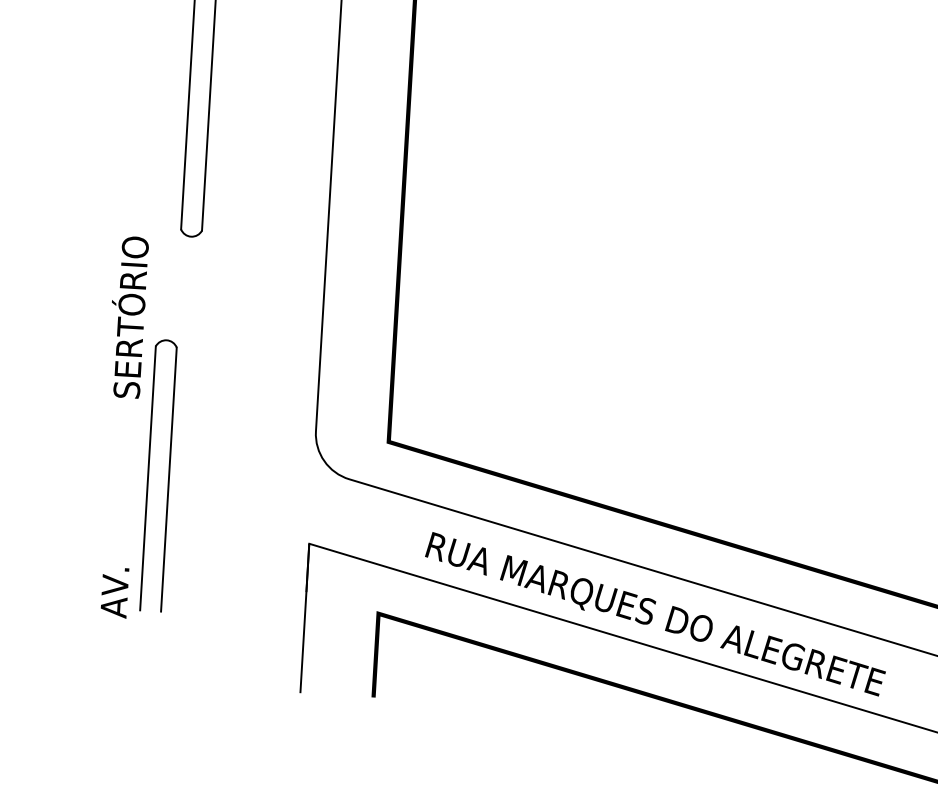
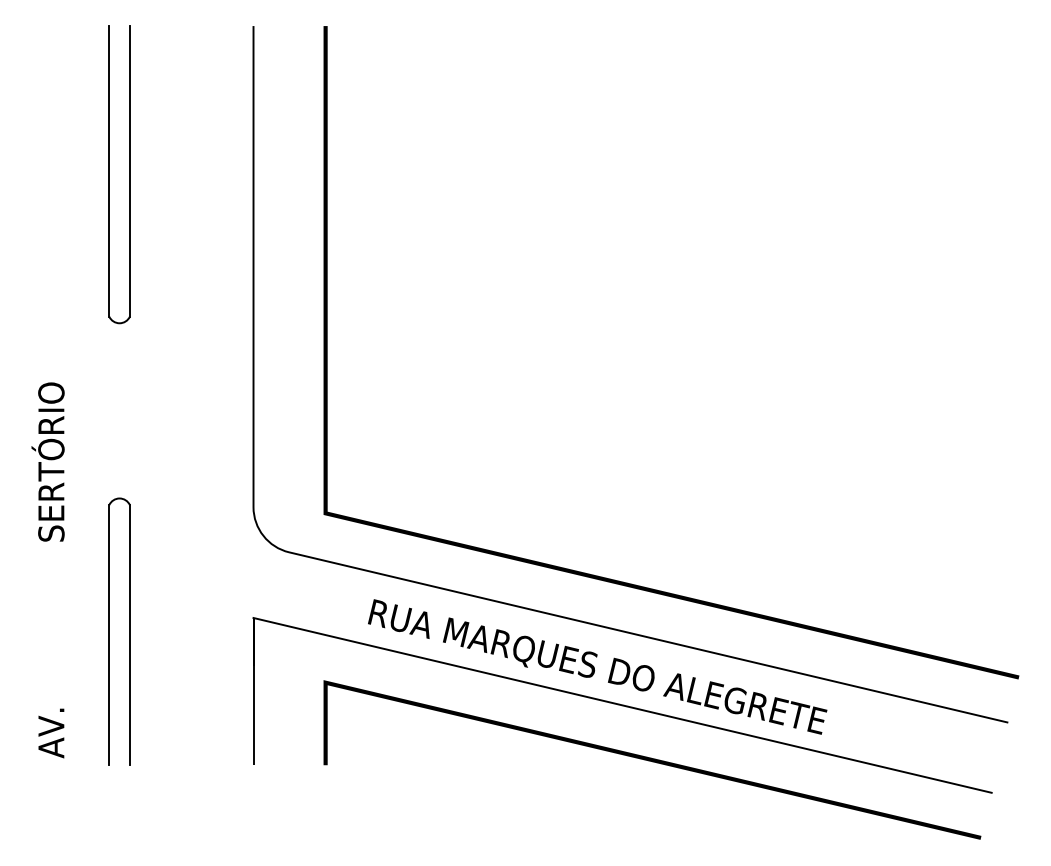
text: (120, 427) -> (47, 570), moved
part: (148, 474) -> (109, 631), moved

